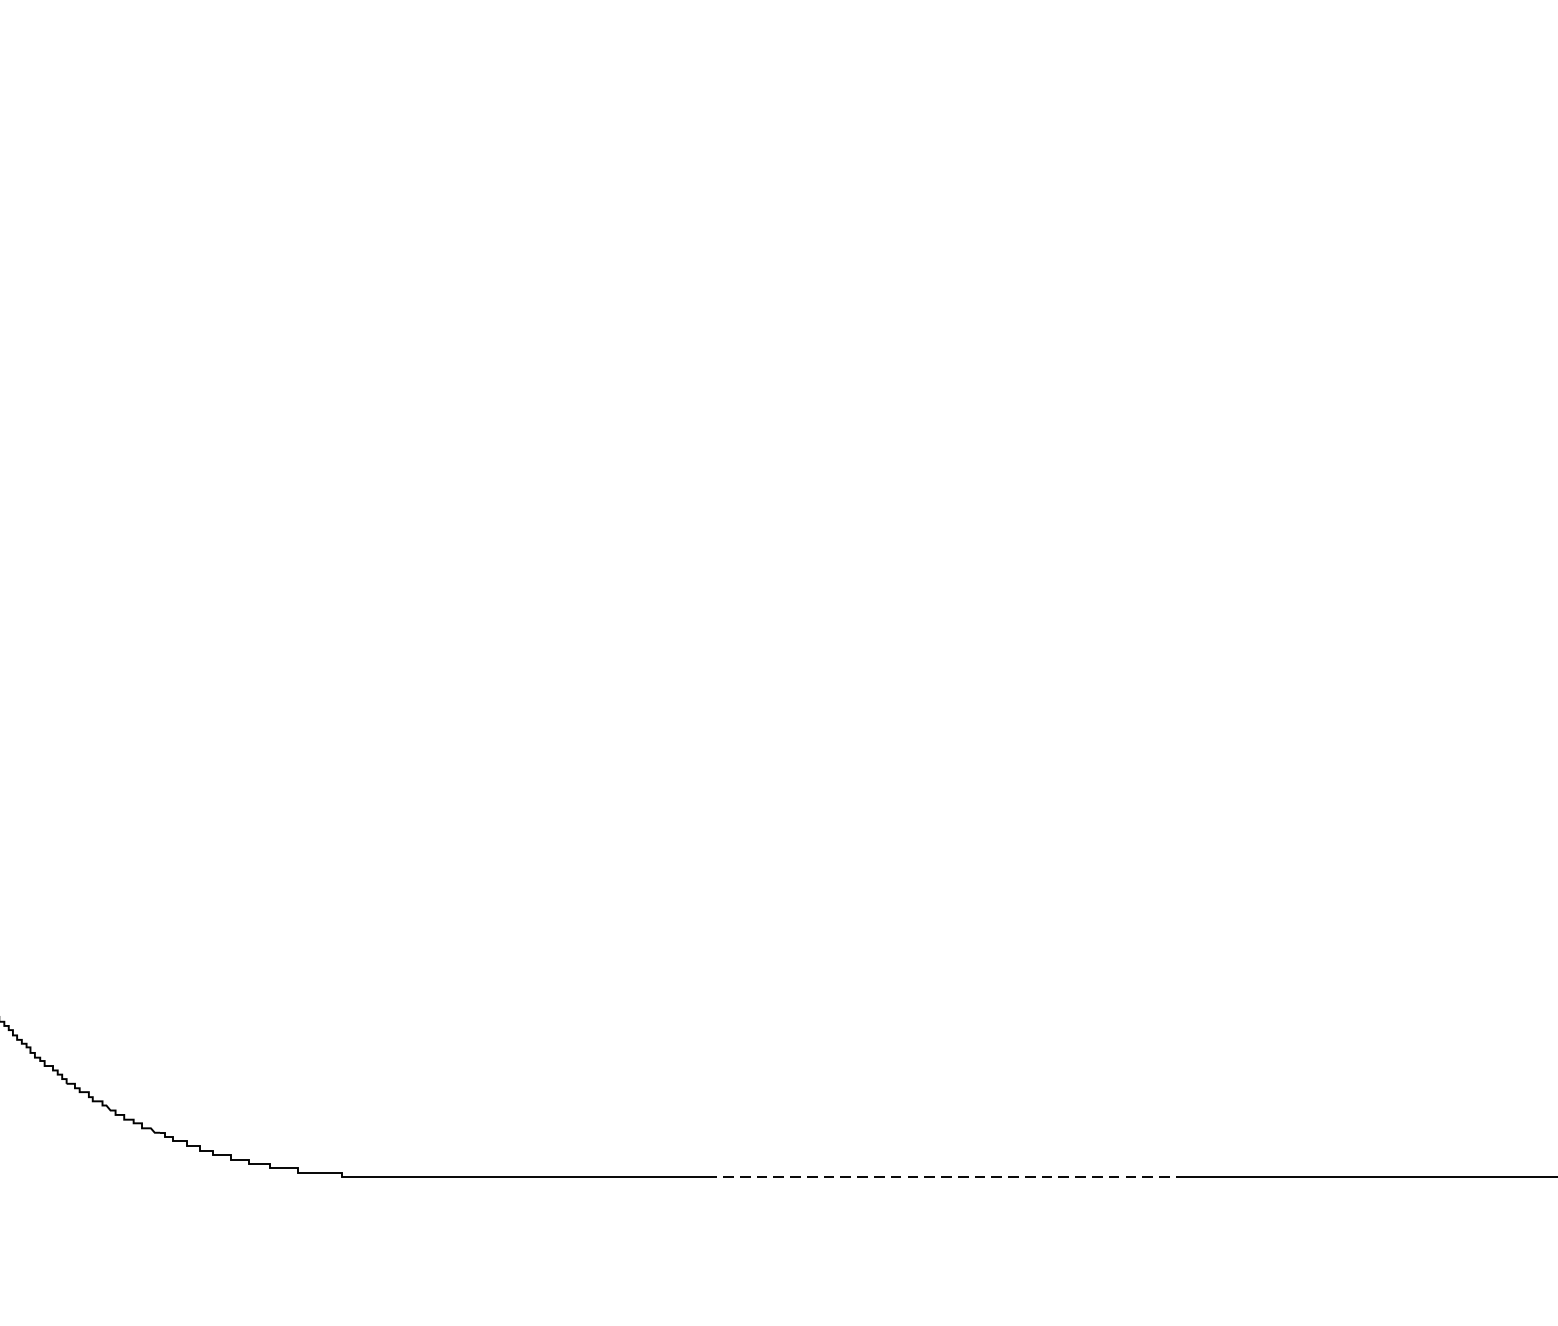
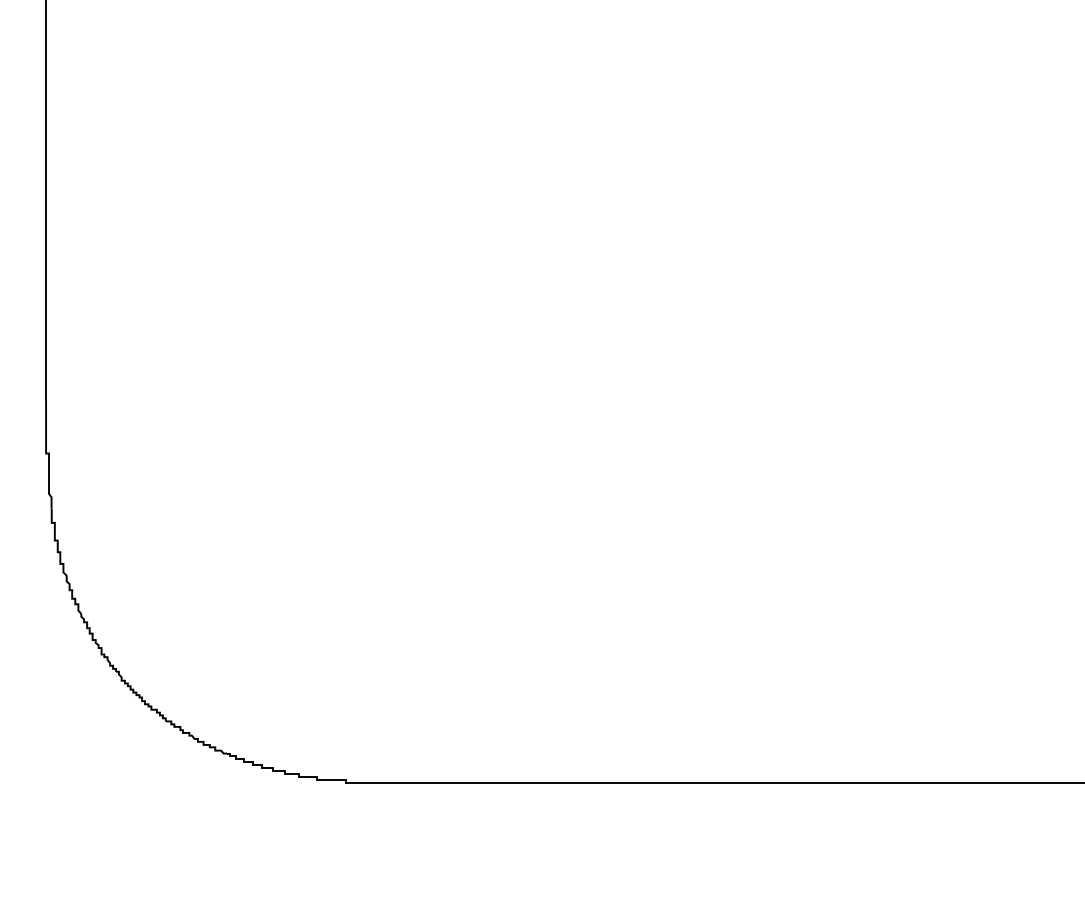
line: (942, 1176) -> (740, 782), dashed -> solid

